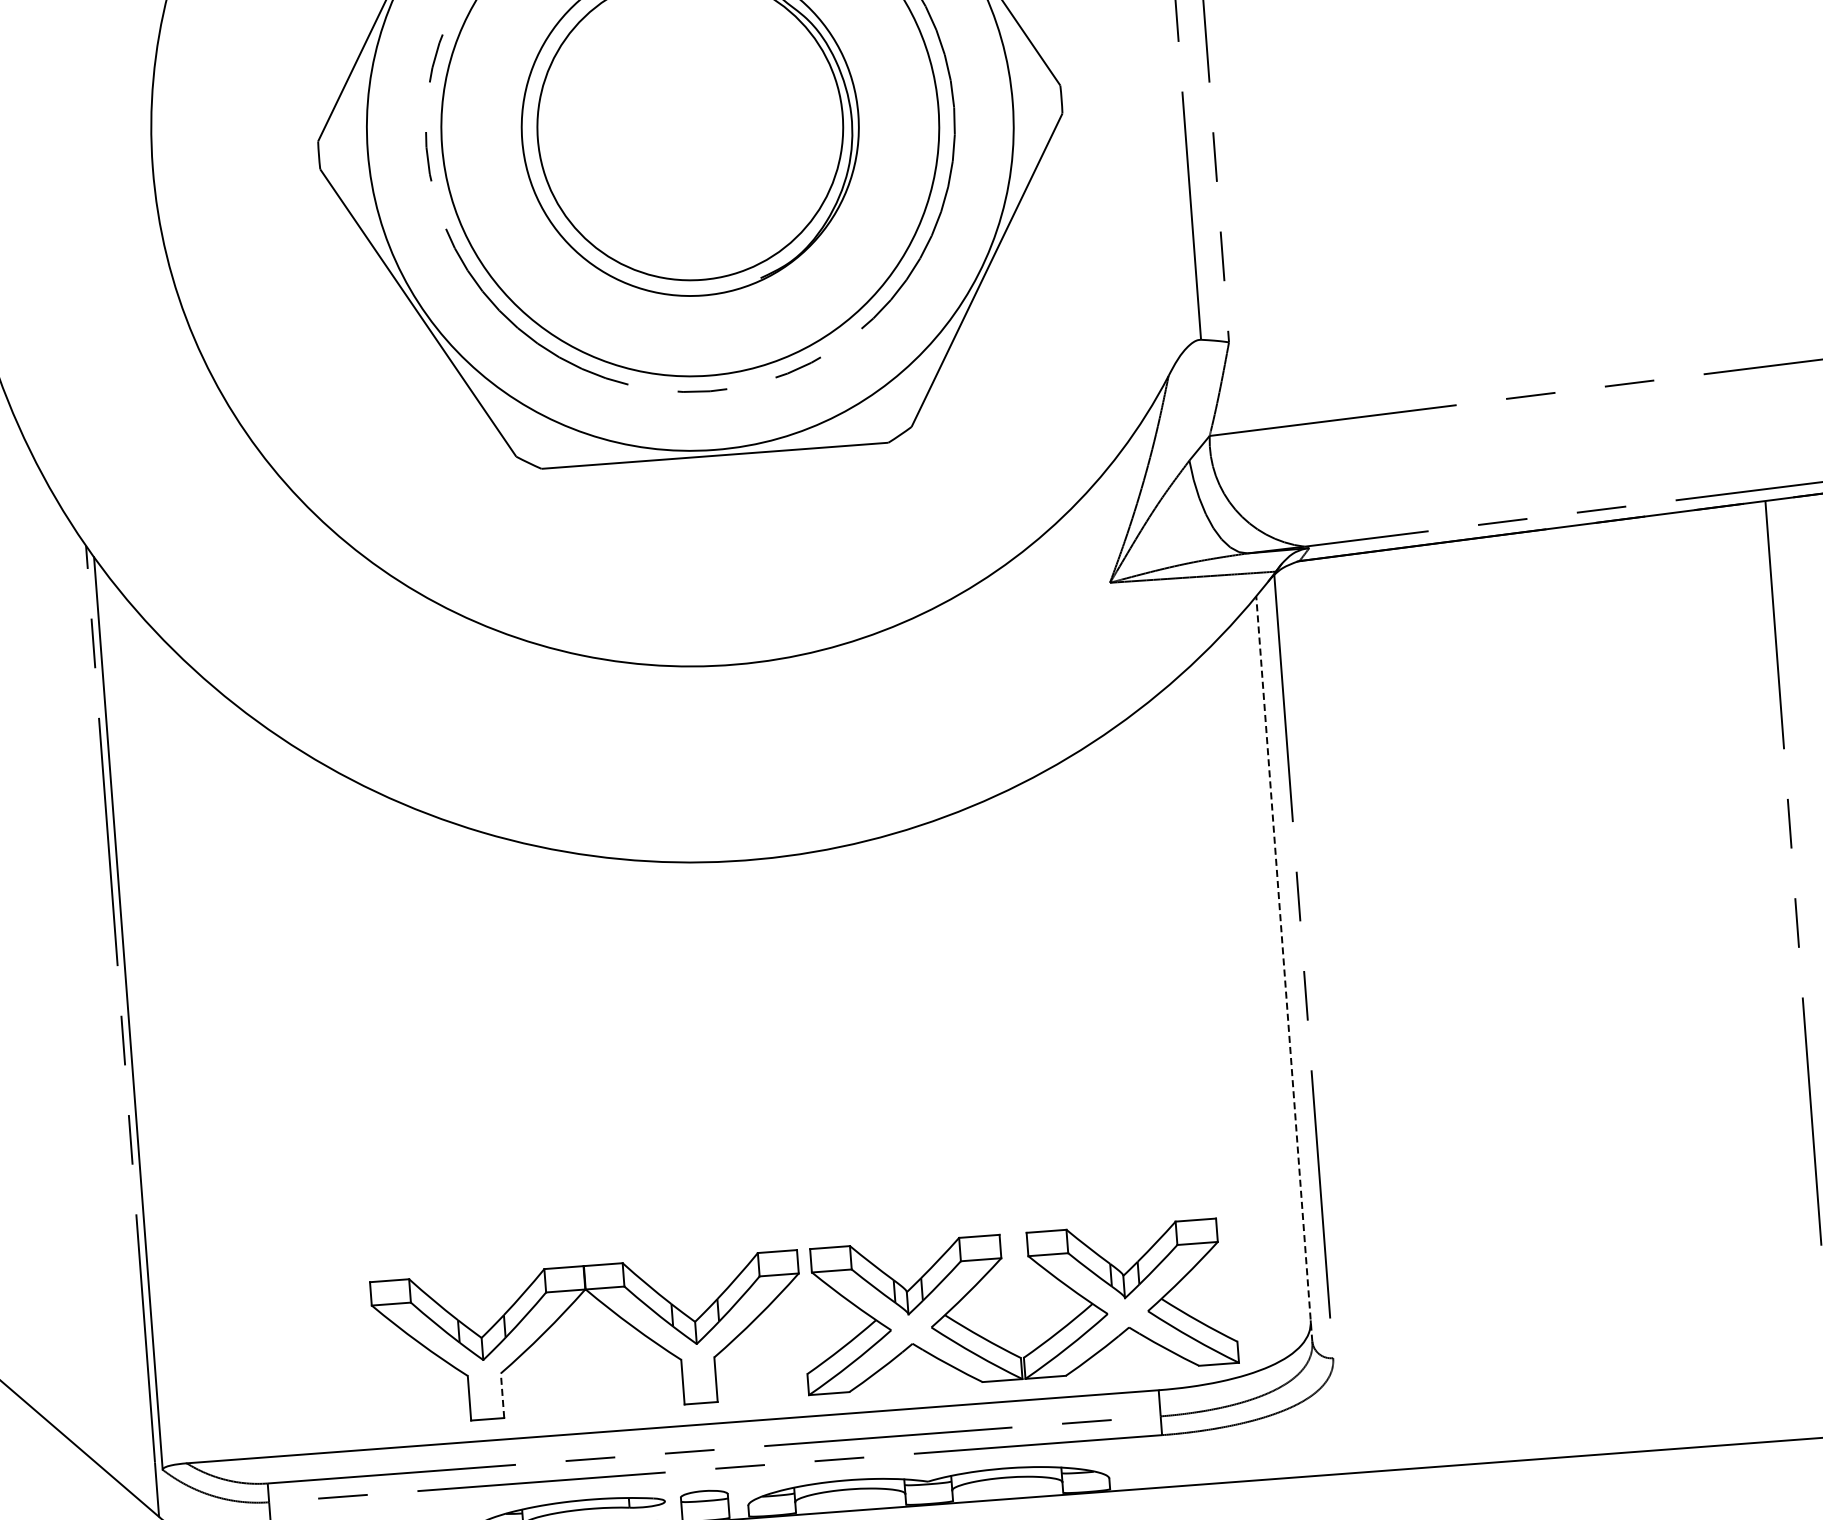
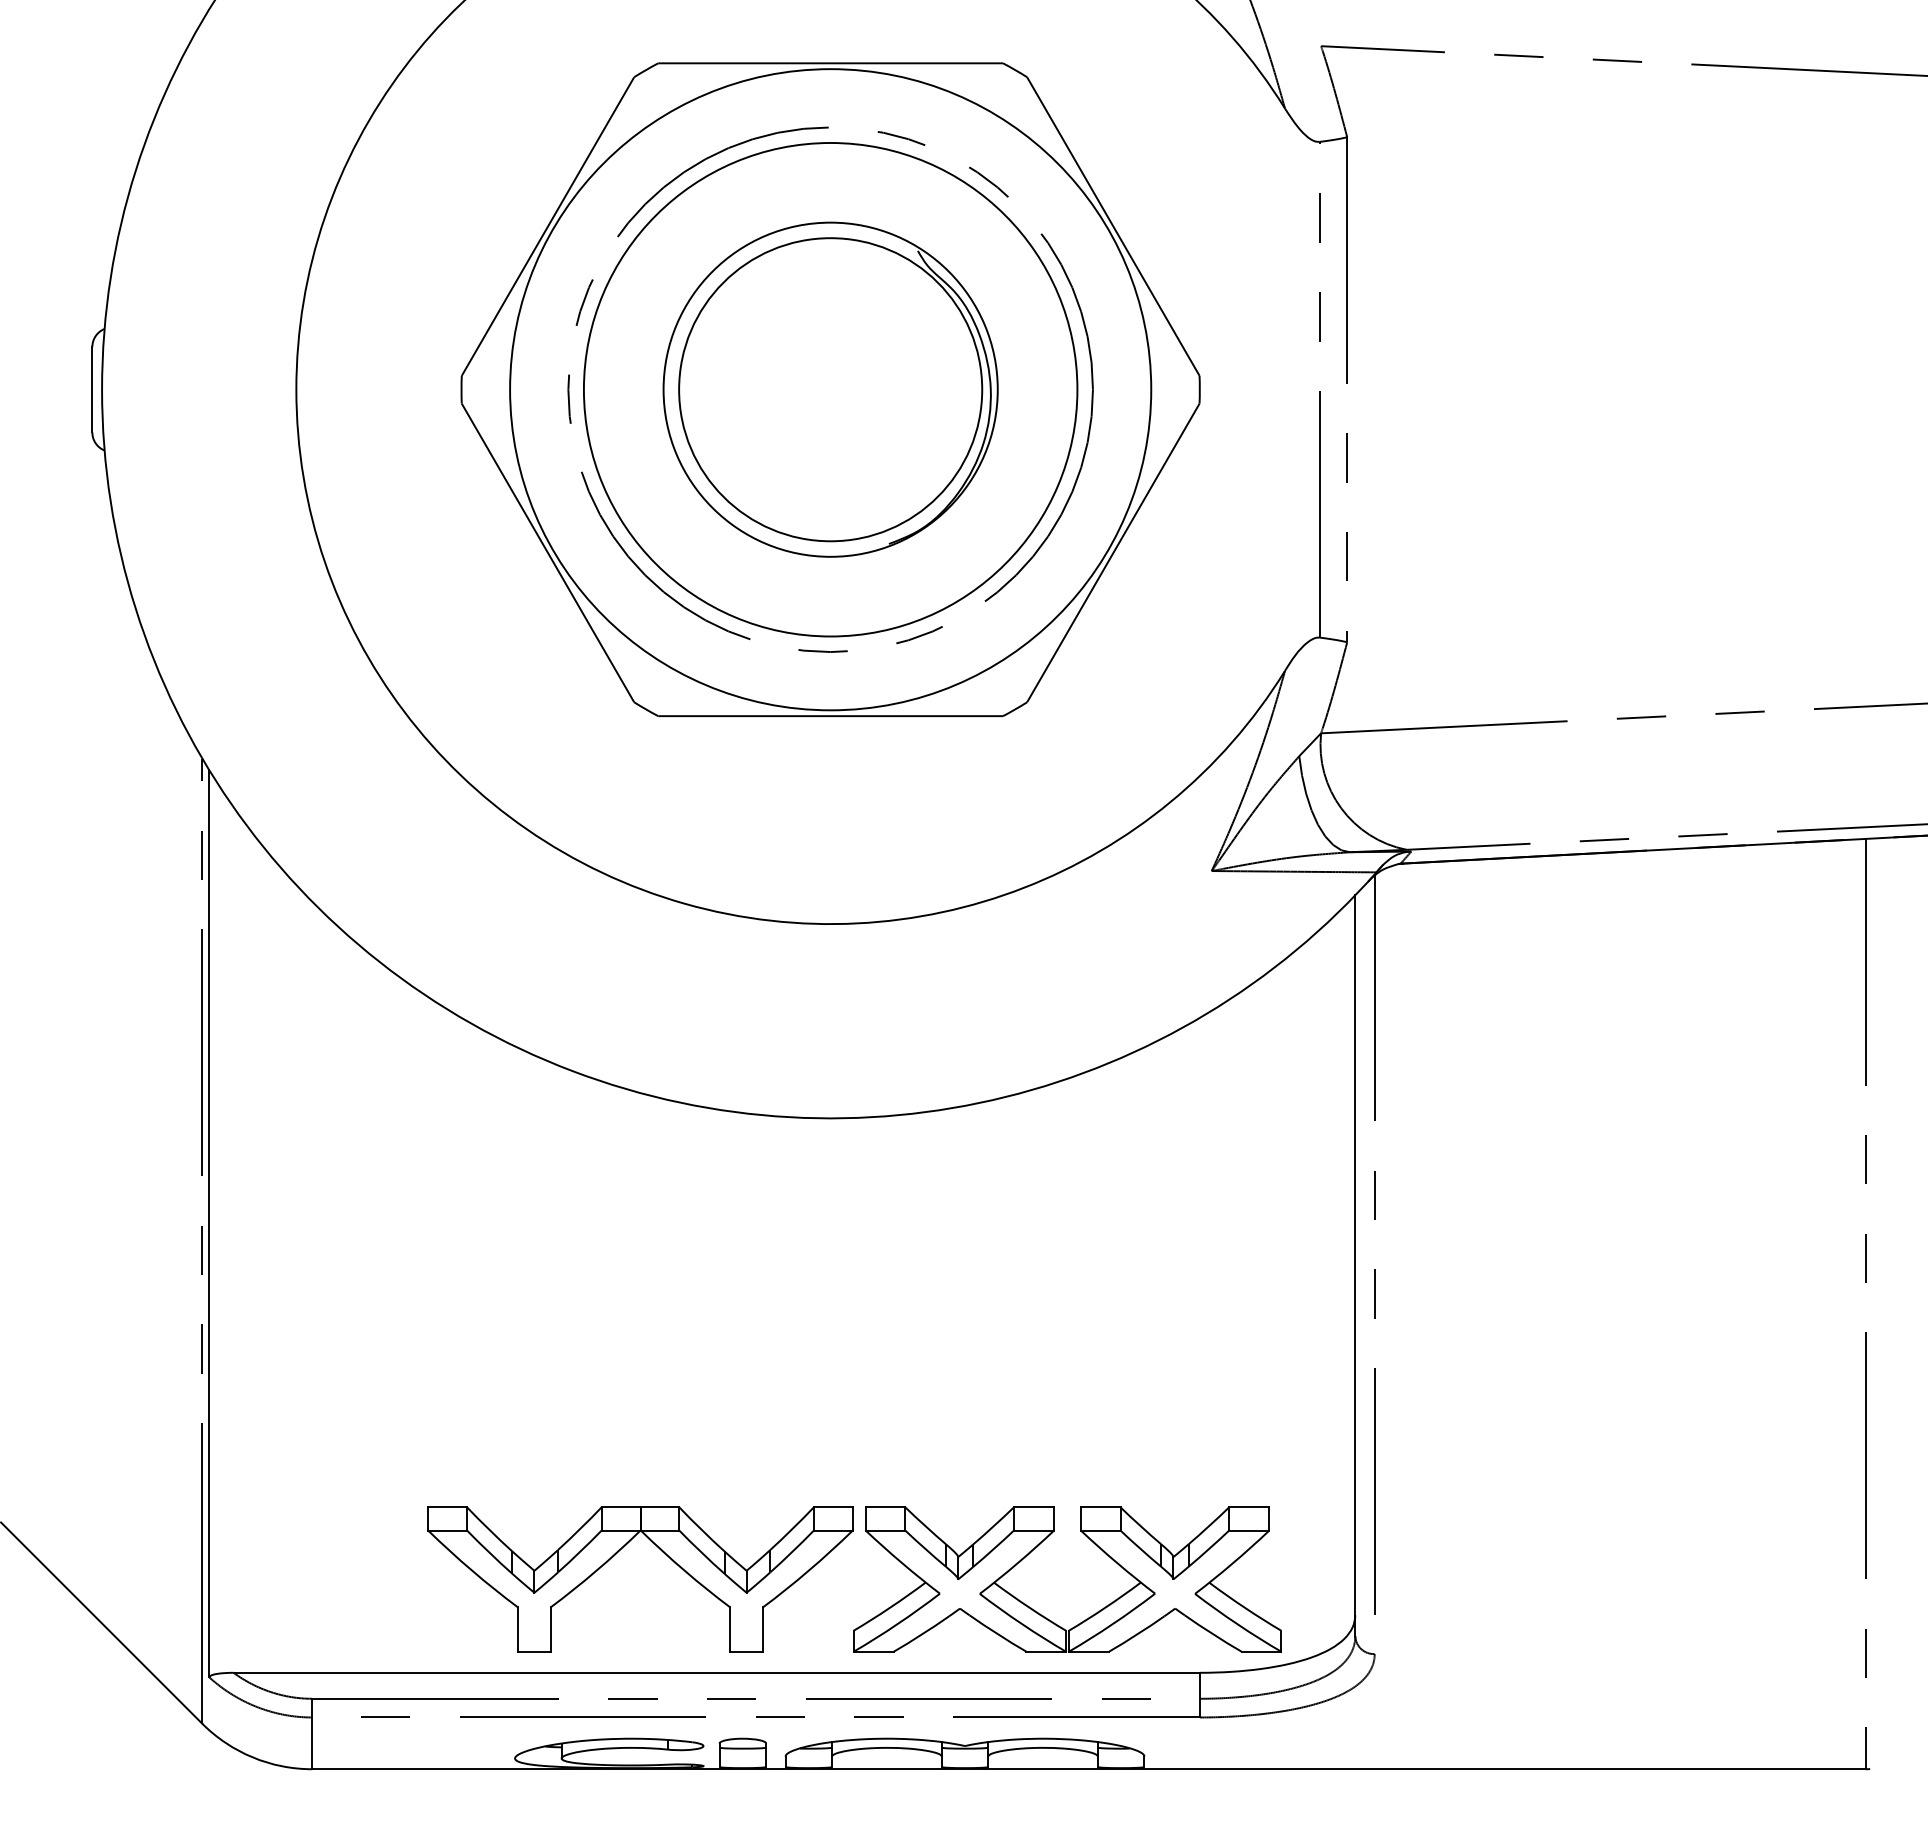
line: (1284, 968) -> (1355, 1265), dashed -> solid
line: (502, 1395) -> (550, 1629), dashed -> solid

